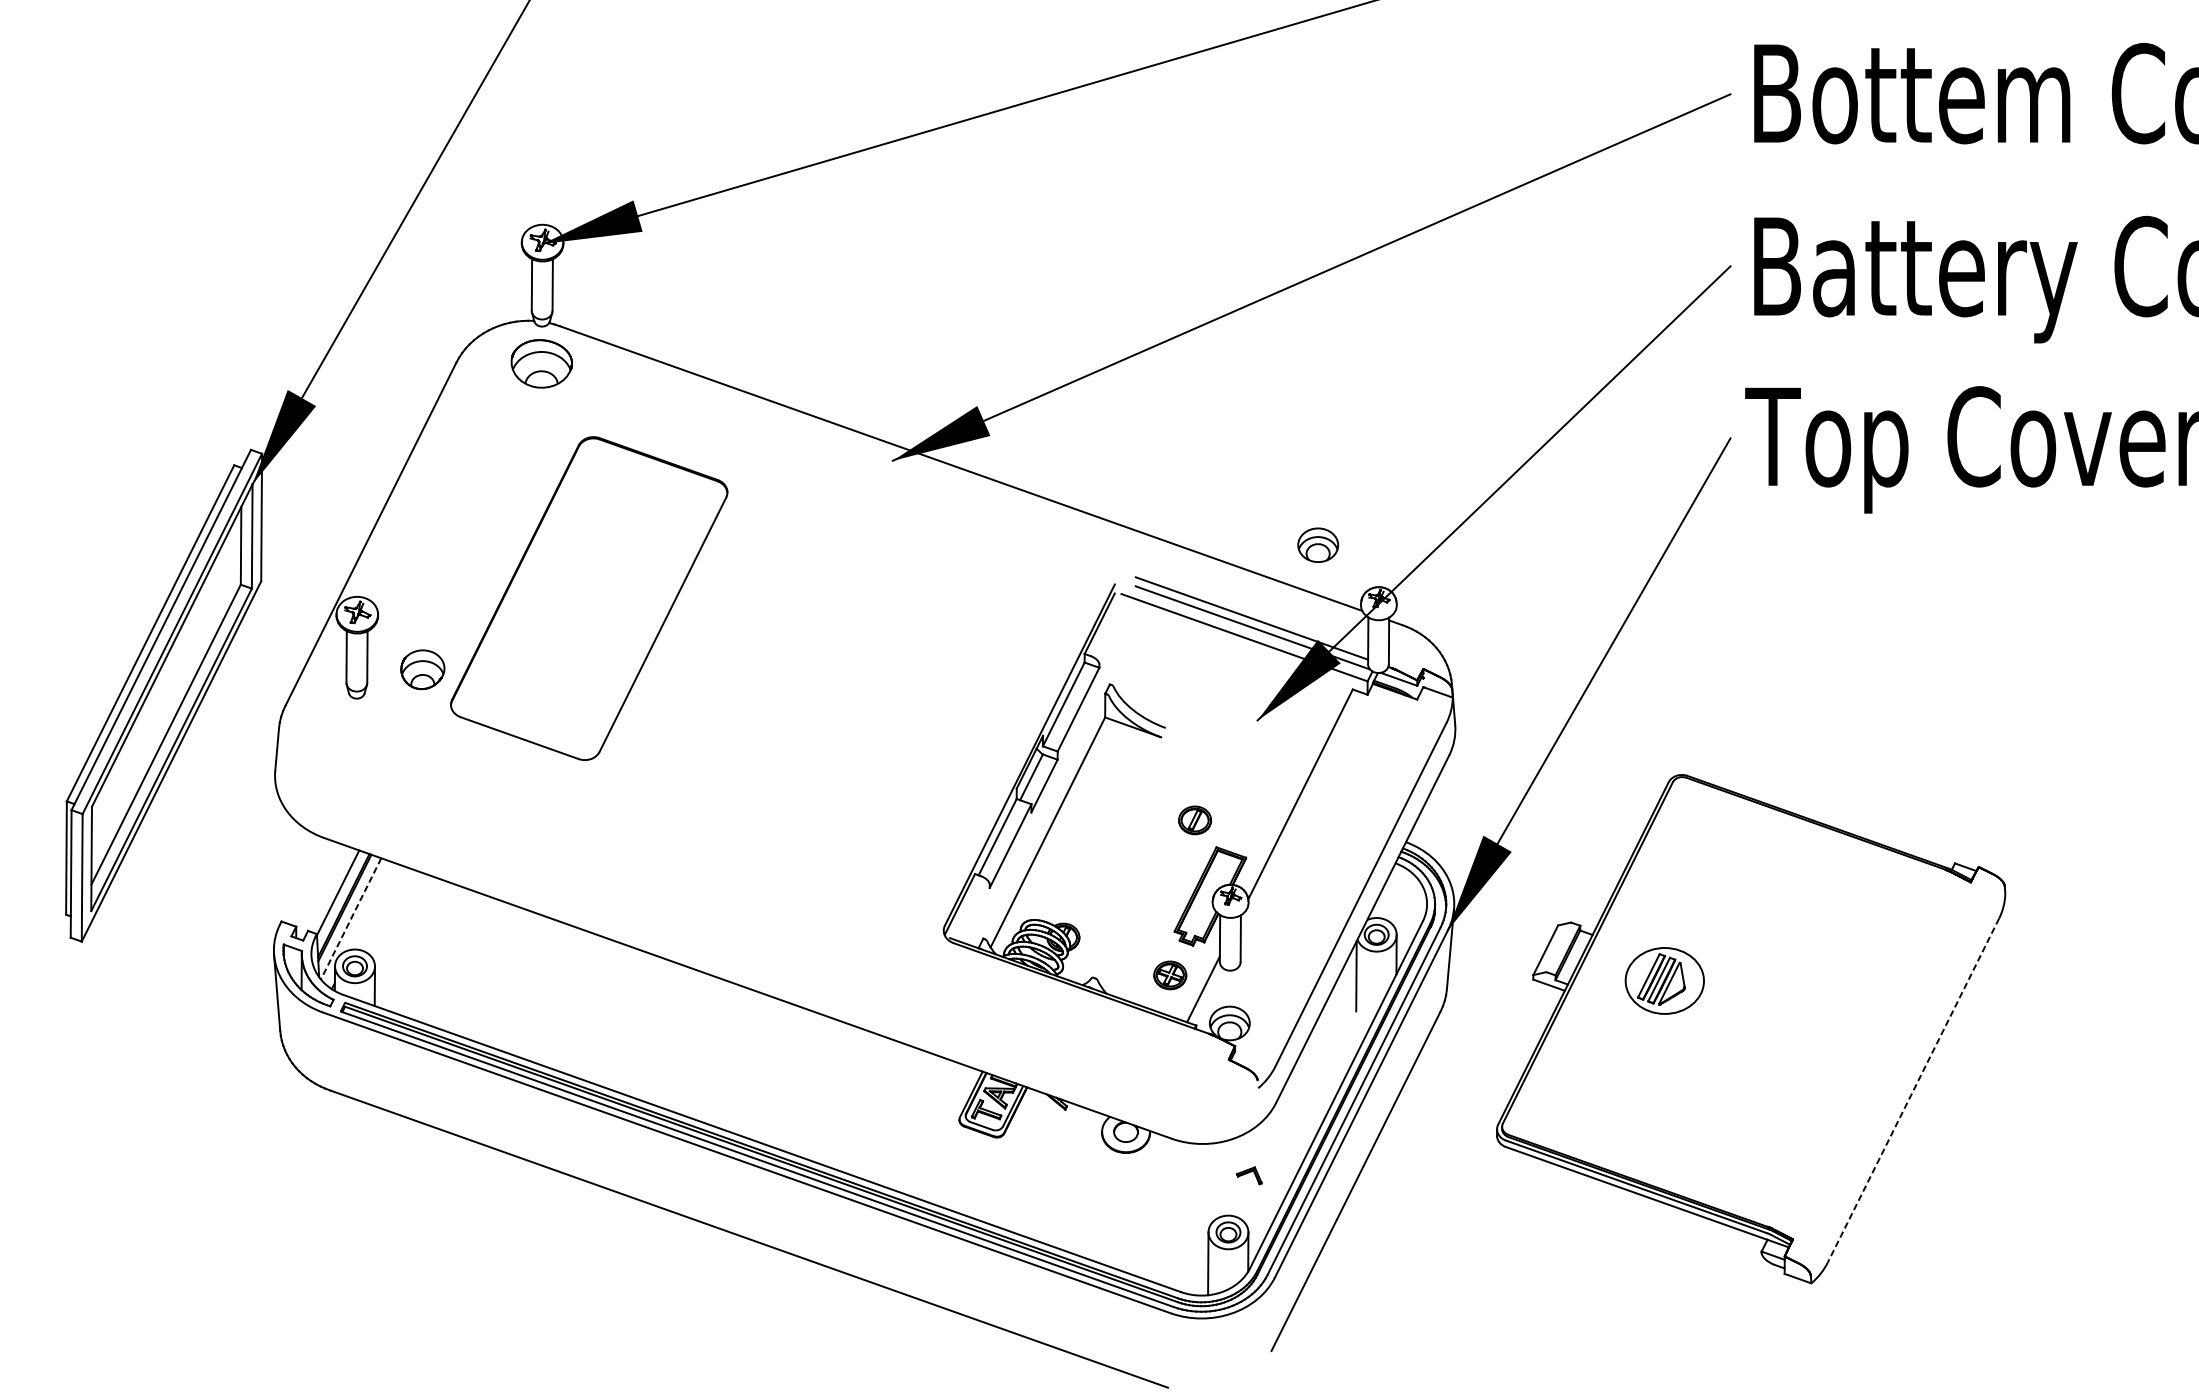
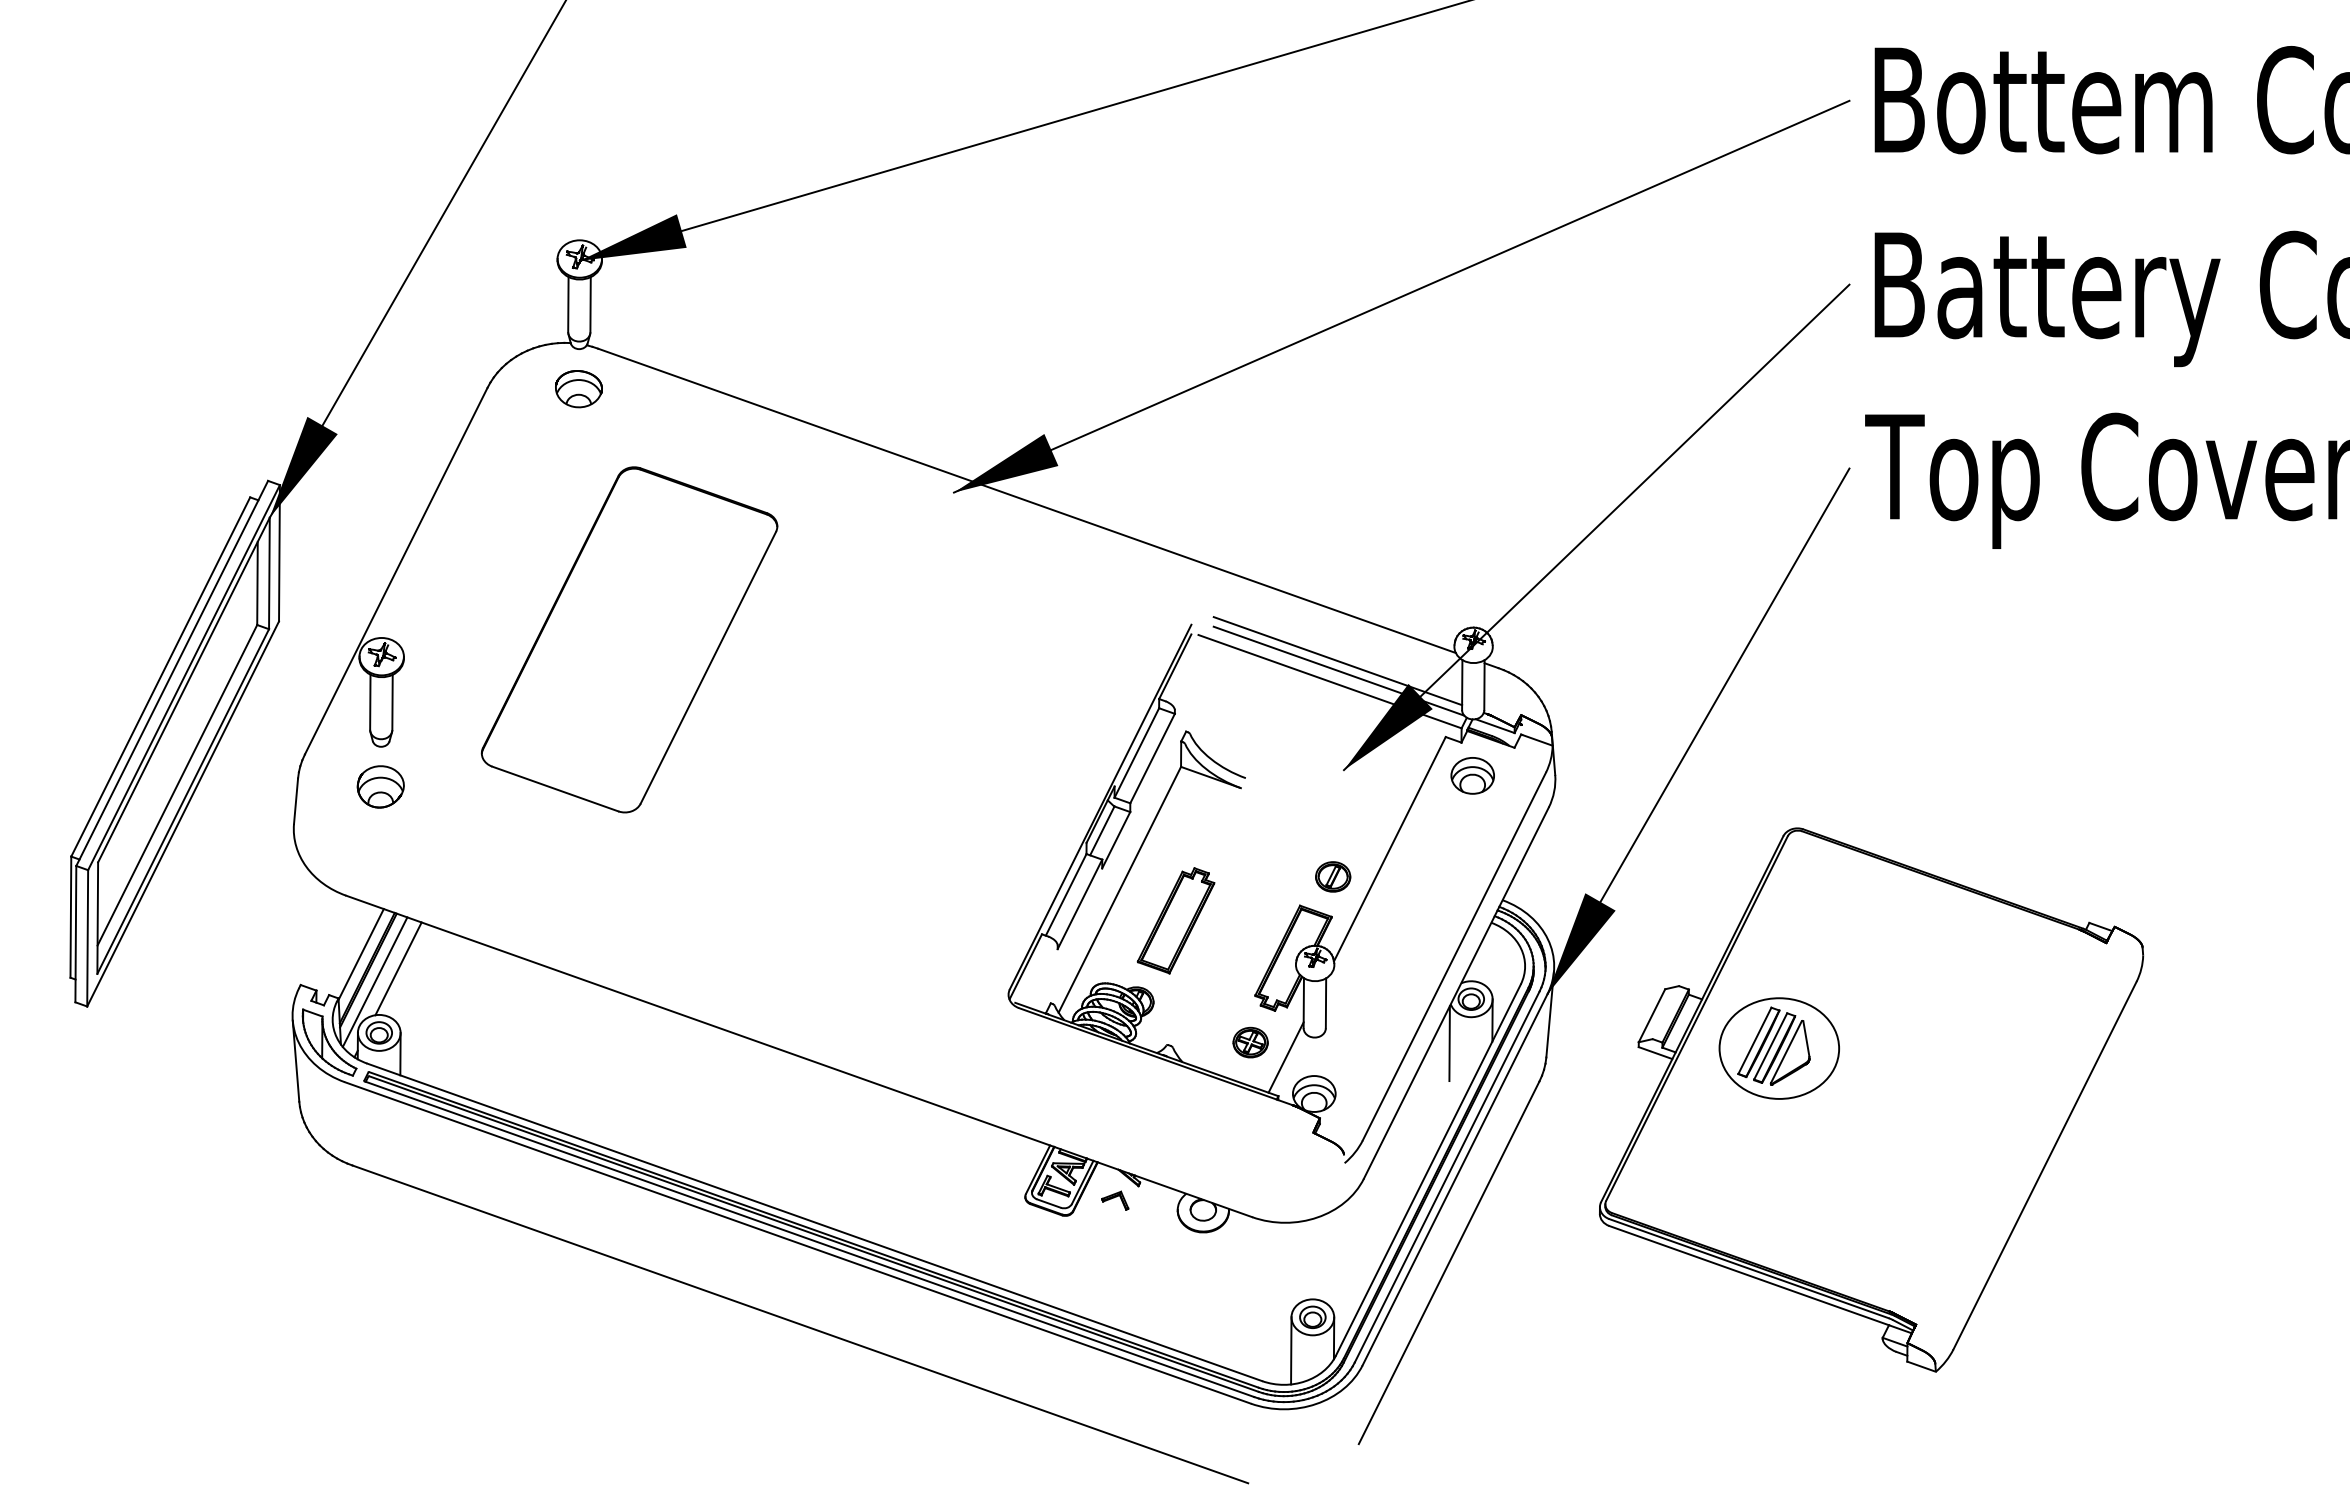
part: (541, 364) -> (578, 389), size x0.71
part: (1317, 544) -> (1472, 775), moved
part: (422, 669) -> (380, 786), moved
part: (1195, 819) -> (1333, 876), moved
part: (1099, 861) -> (1175, 920), added
line: (373, 906) -> (398, 968), added
line: (350, 919) -> (374, 982), dashed -> solid
part: (1664, 980) -> (1778, 1048), size x1.43
line: (1913, 1091) -> (2044, 1166), dashed -> solid
part: (1249, 1175) -> (1115, 1200), moved

